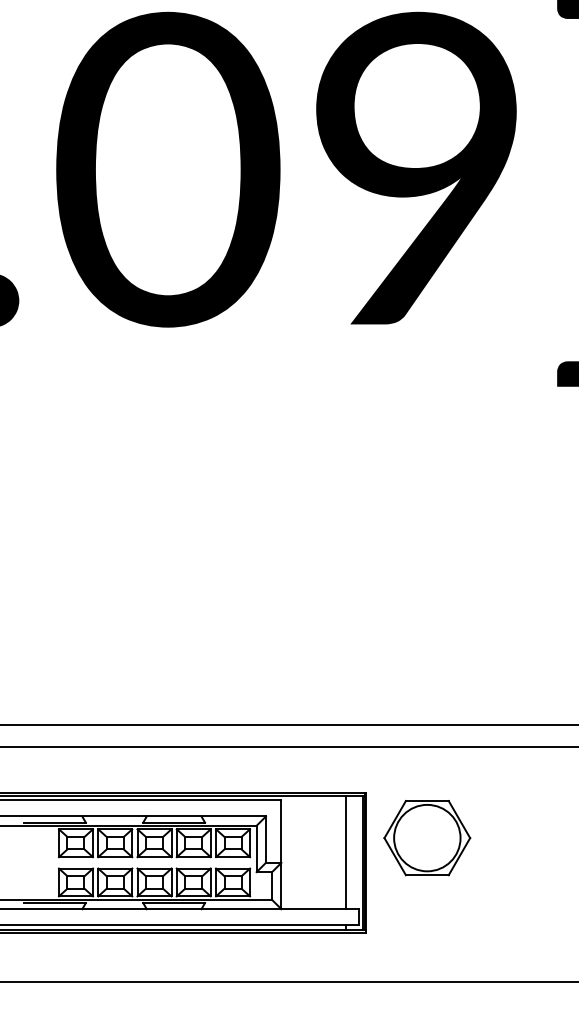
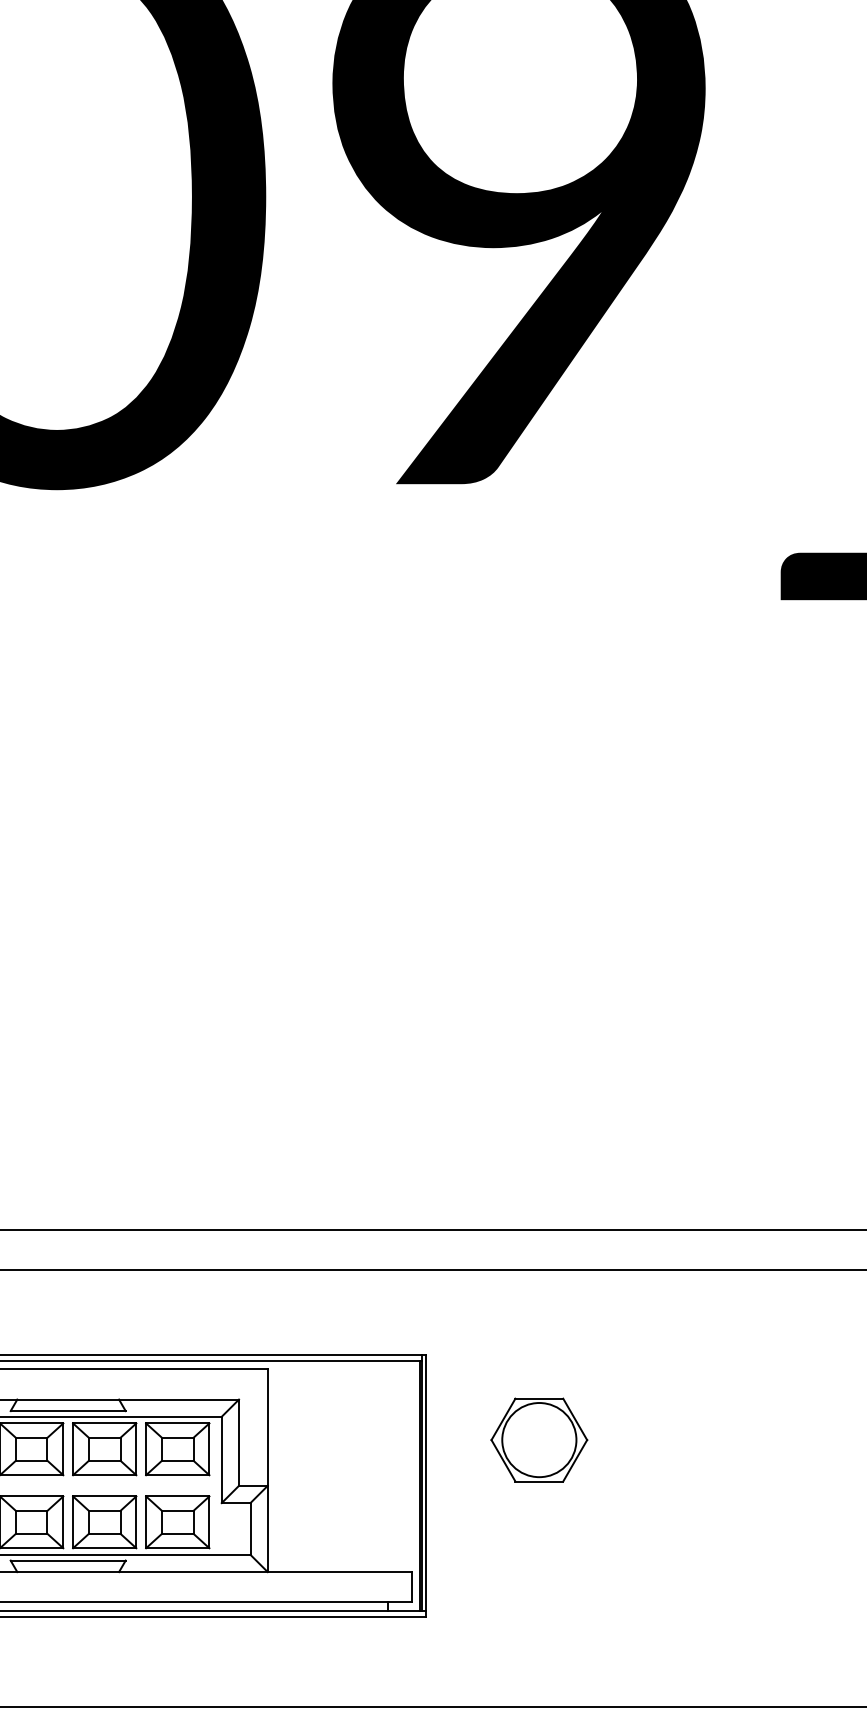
part: (427, 838) -> (539, 1440), size x0.6
line: (346, 852) -> (388, 1466), removed

